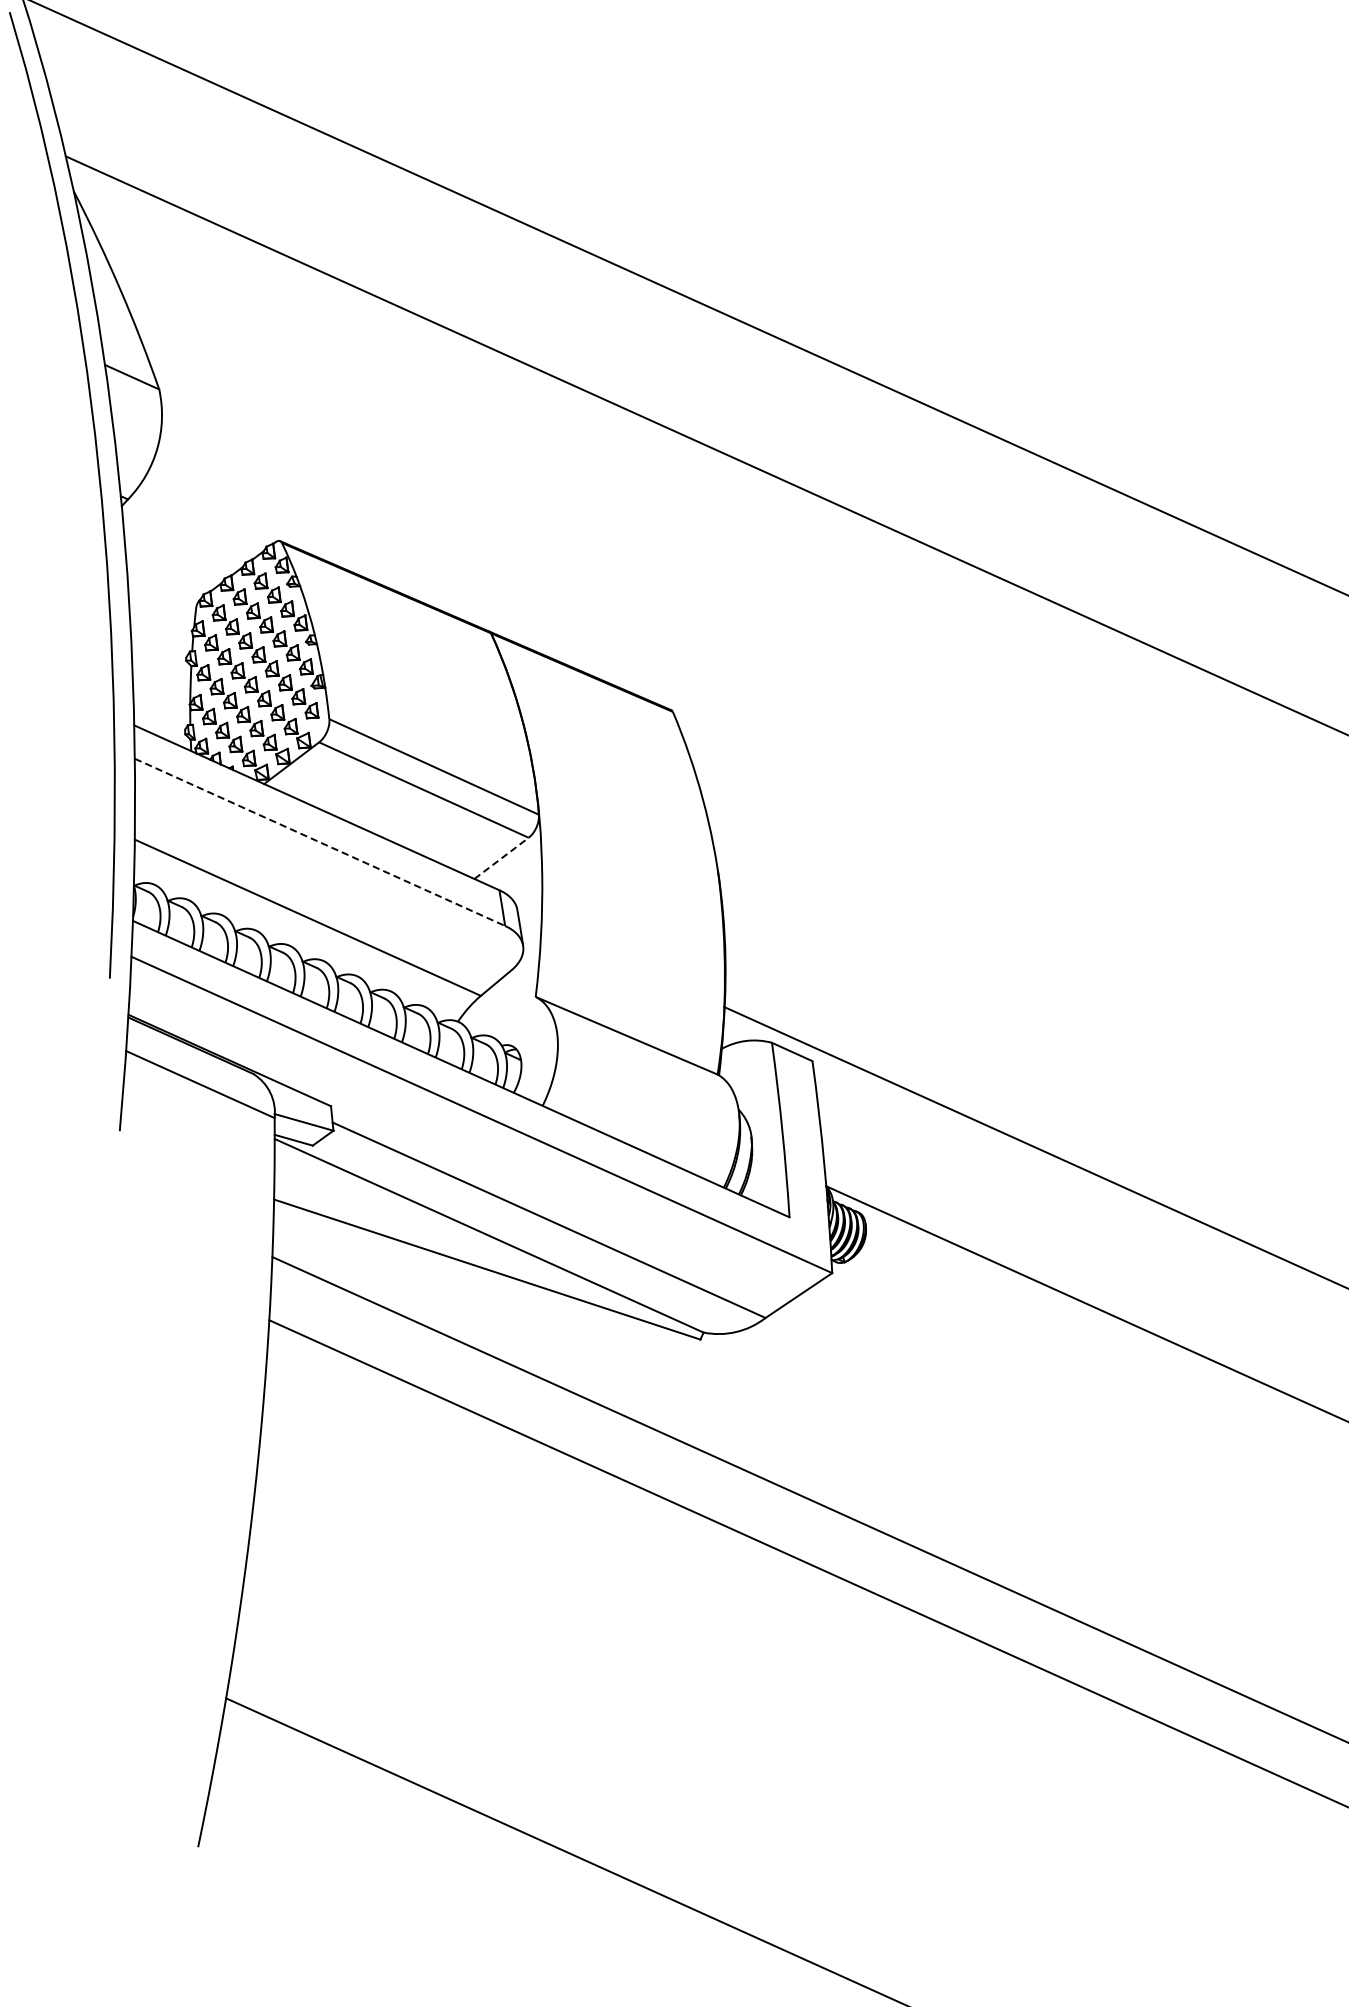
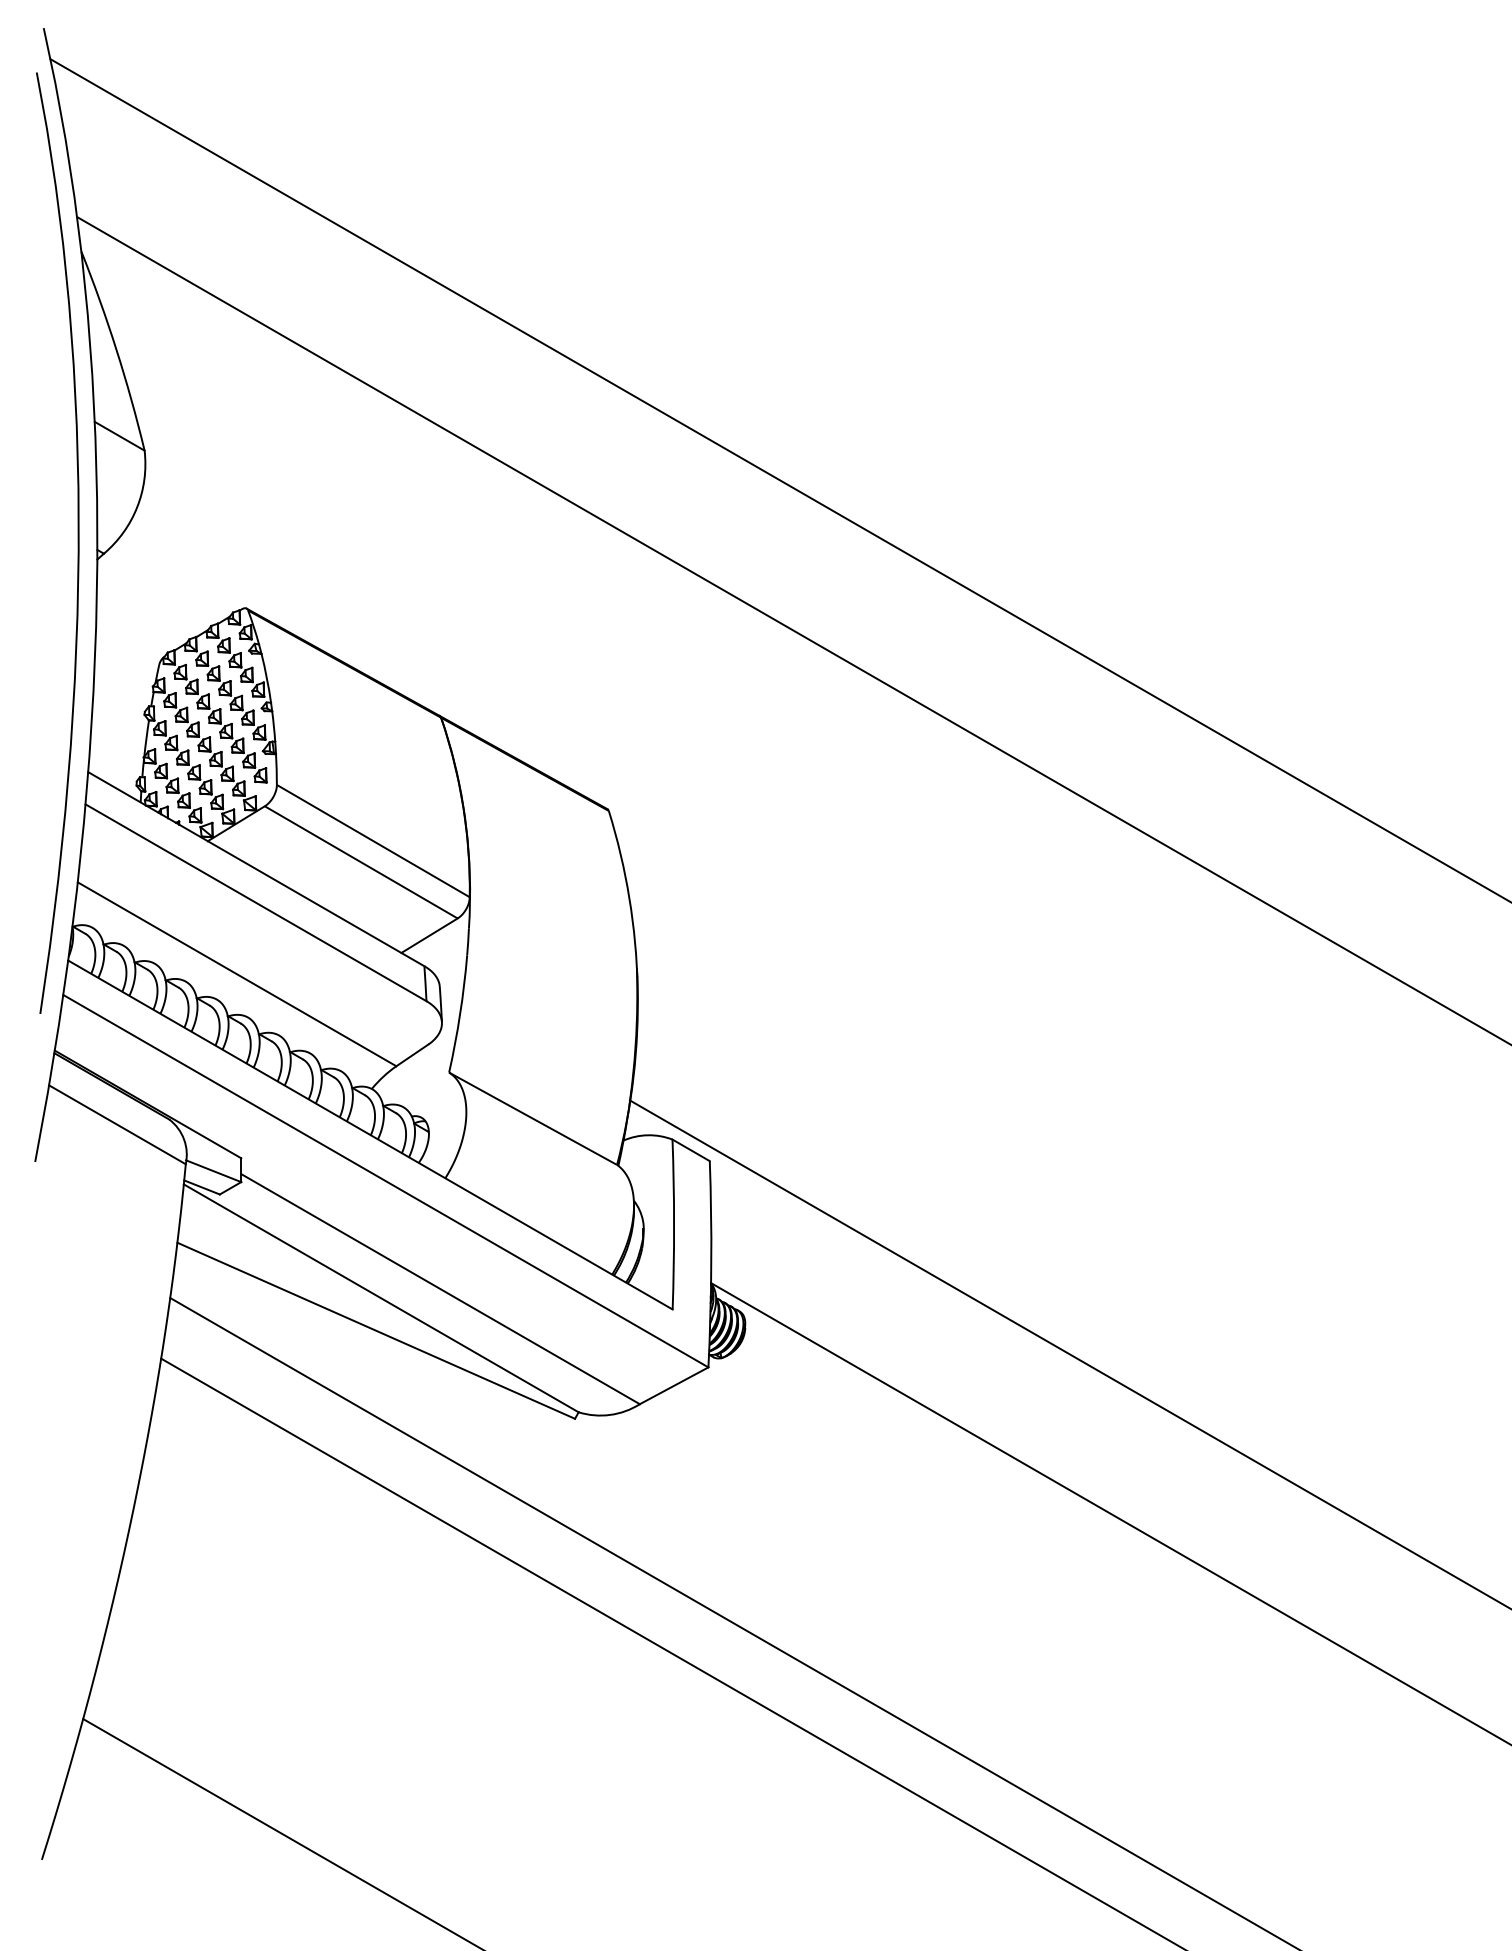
line: (320, 842) -> (256, 902), dashed -> solid
line: (501, 858) -> (429, 935), dashed -> solid

